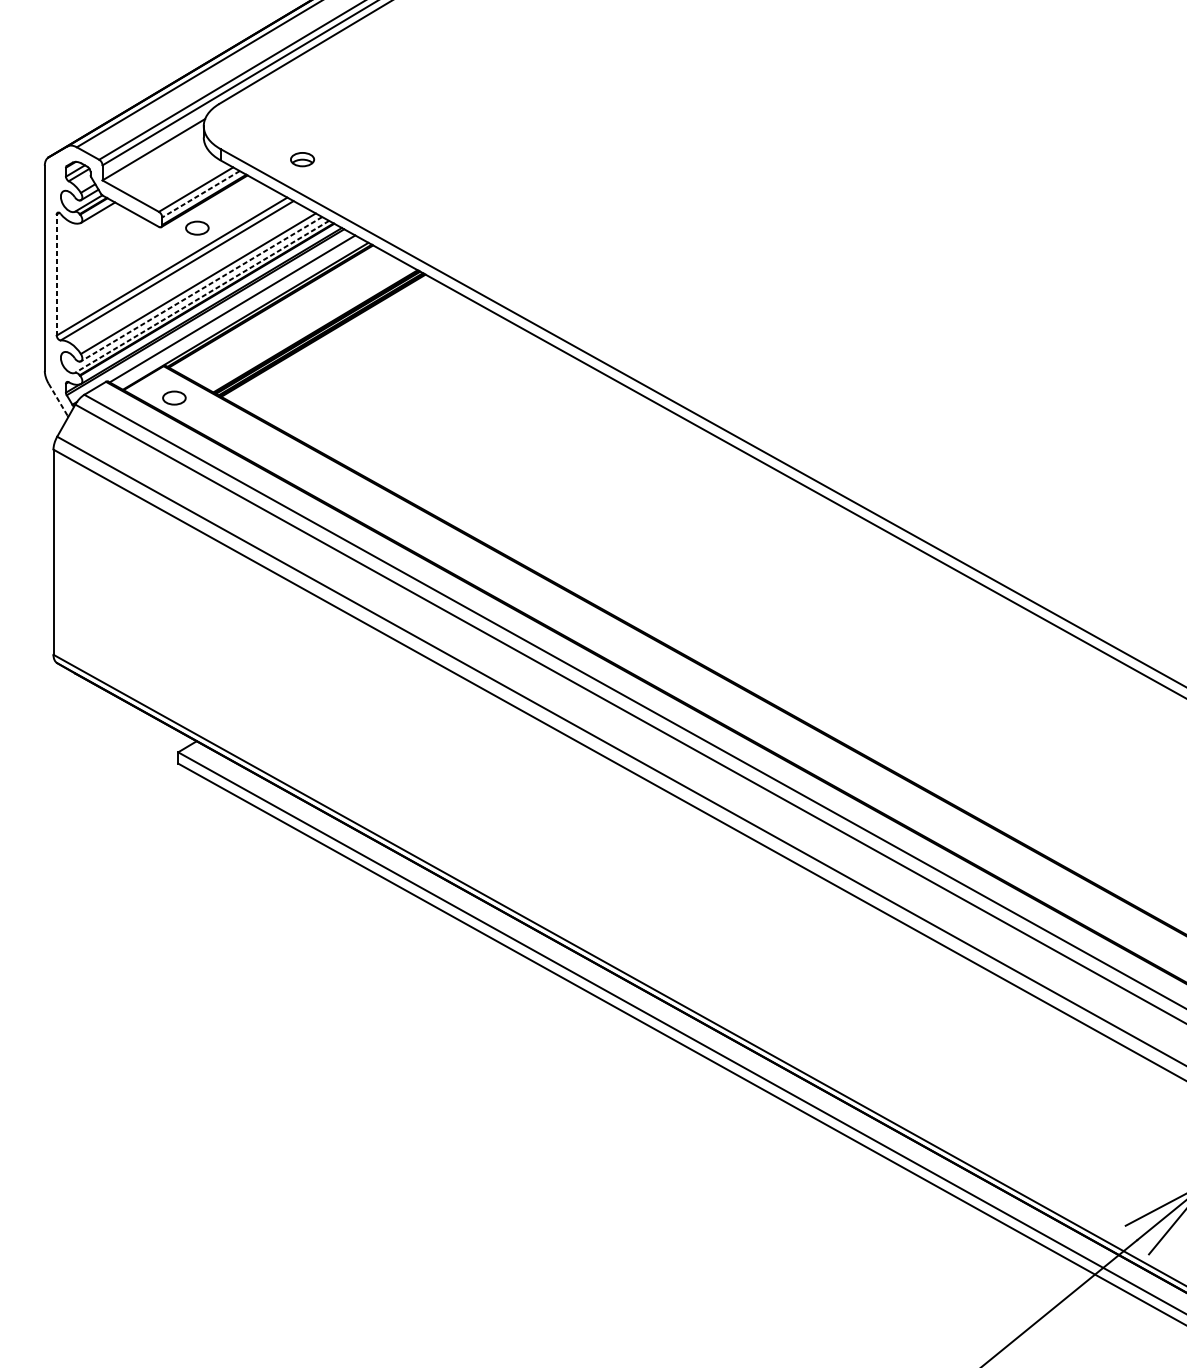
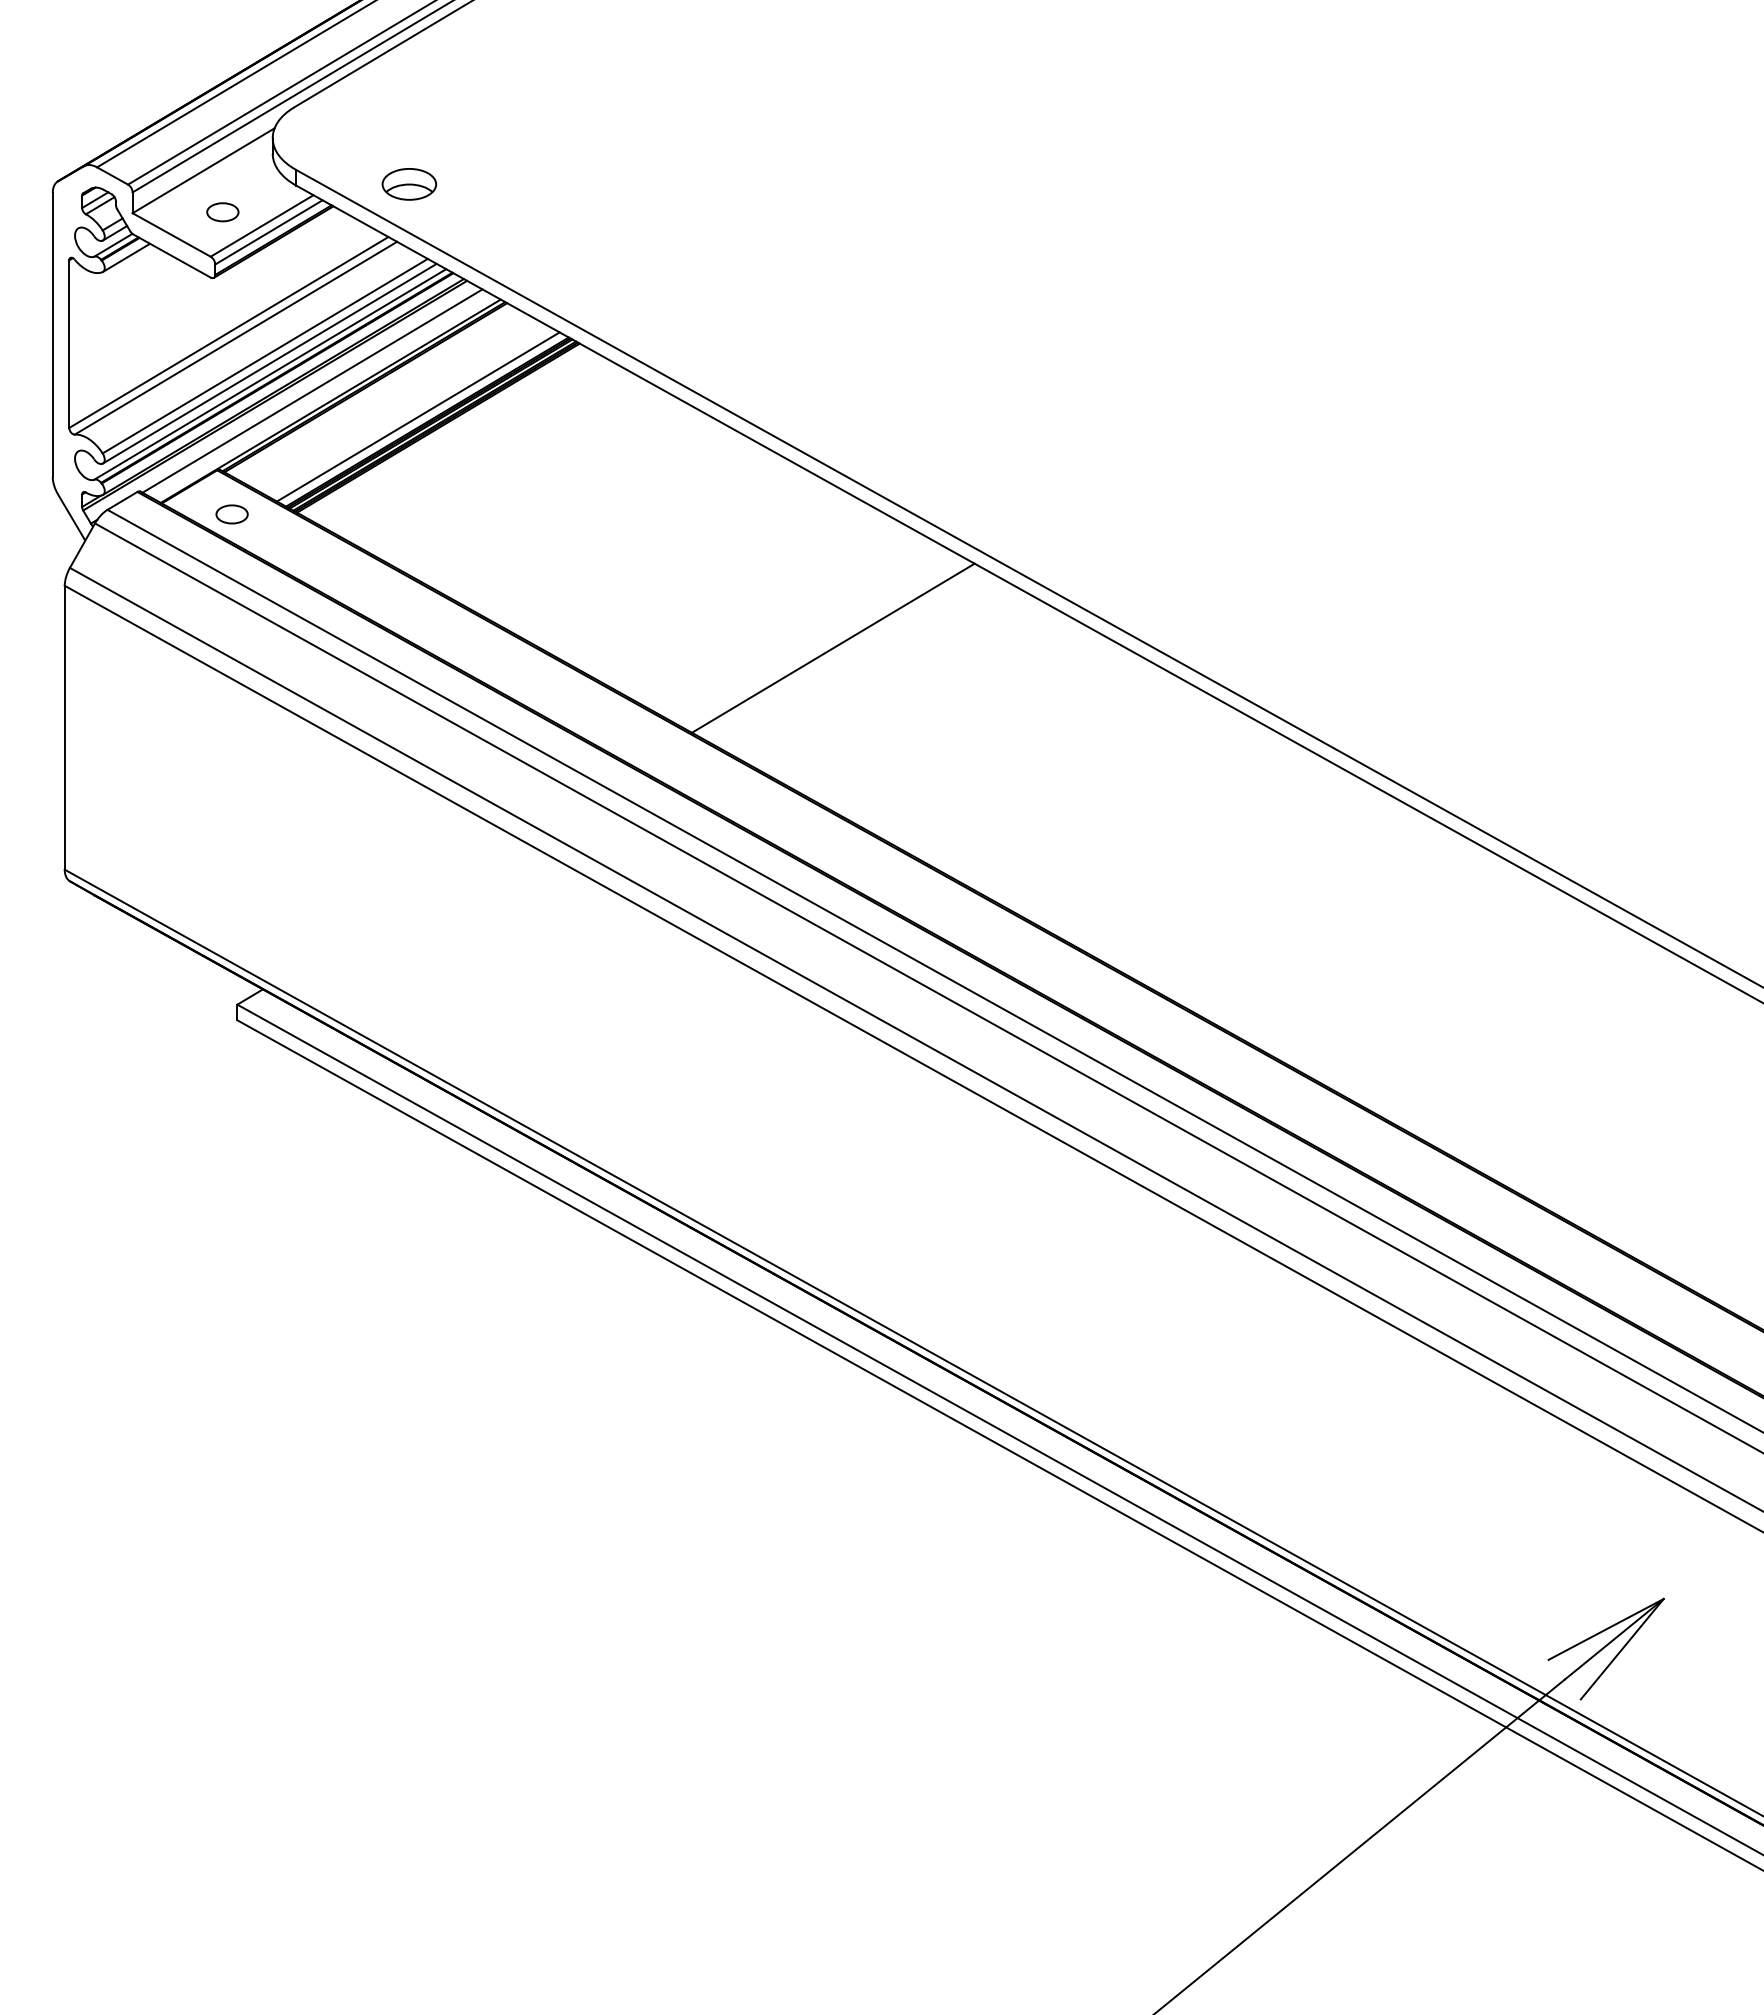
part: (302, 159) -> (409, 184), size x1.67
line: (200, 194) -> (268, 232), dashed -> solid
part: (197, 228) -> (222, 212), moved
line: (56, 275) -> (69, 344), dashed -> solid
line: (201, 289) -> (269, 363), dashed -> solid
line: (201, 296) -> (269, 374), dashed -> solid
line: (308, 327) -> (417, 416), added
line: (58, 399) -> (71, 516), dashed -> solid
line: (608, 494) -> (832, 647), added

